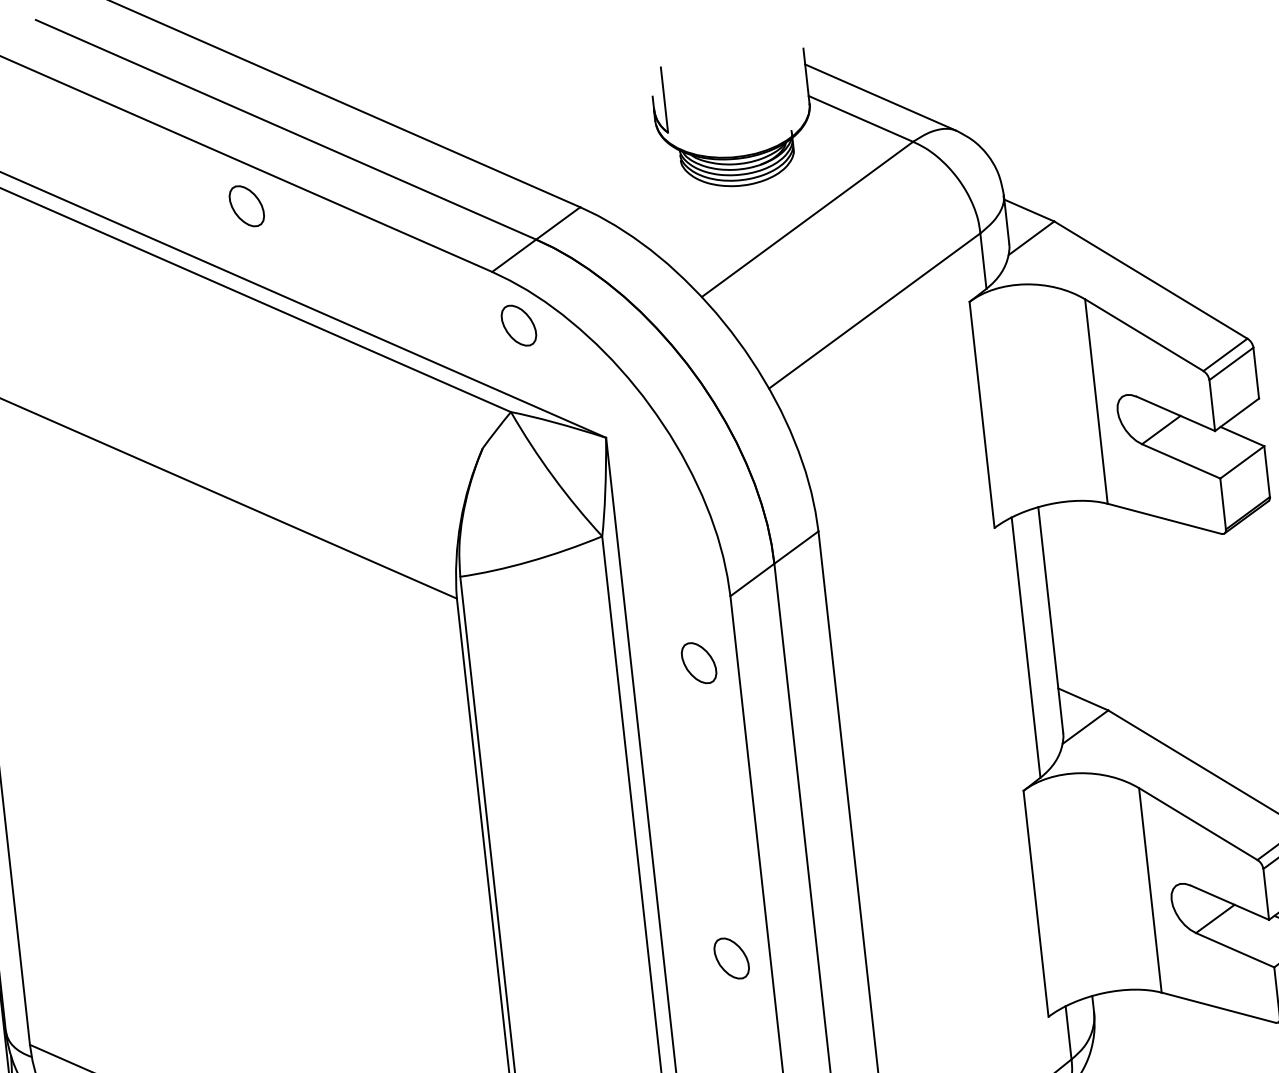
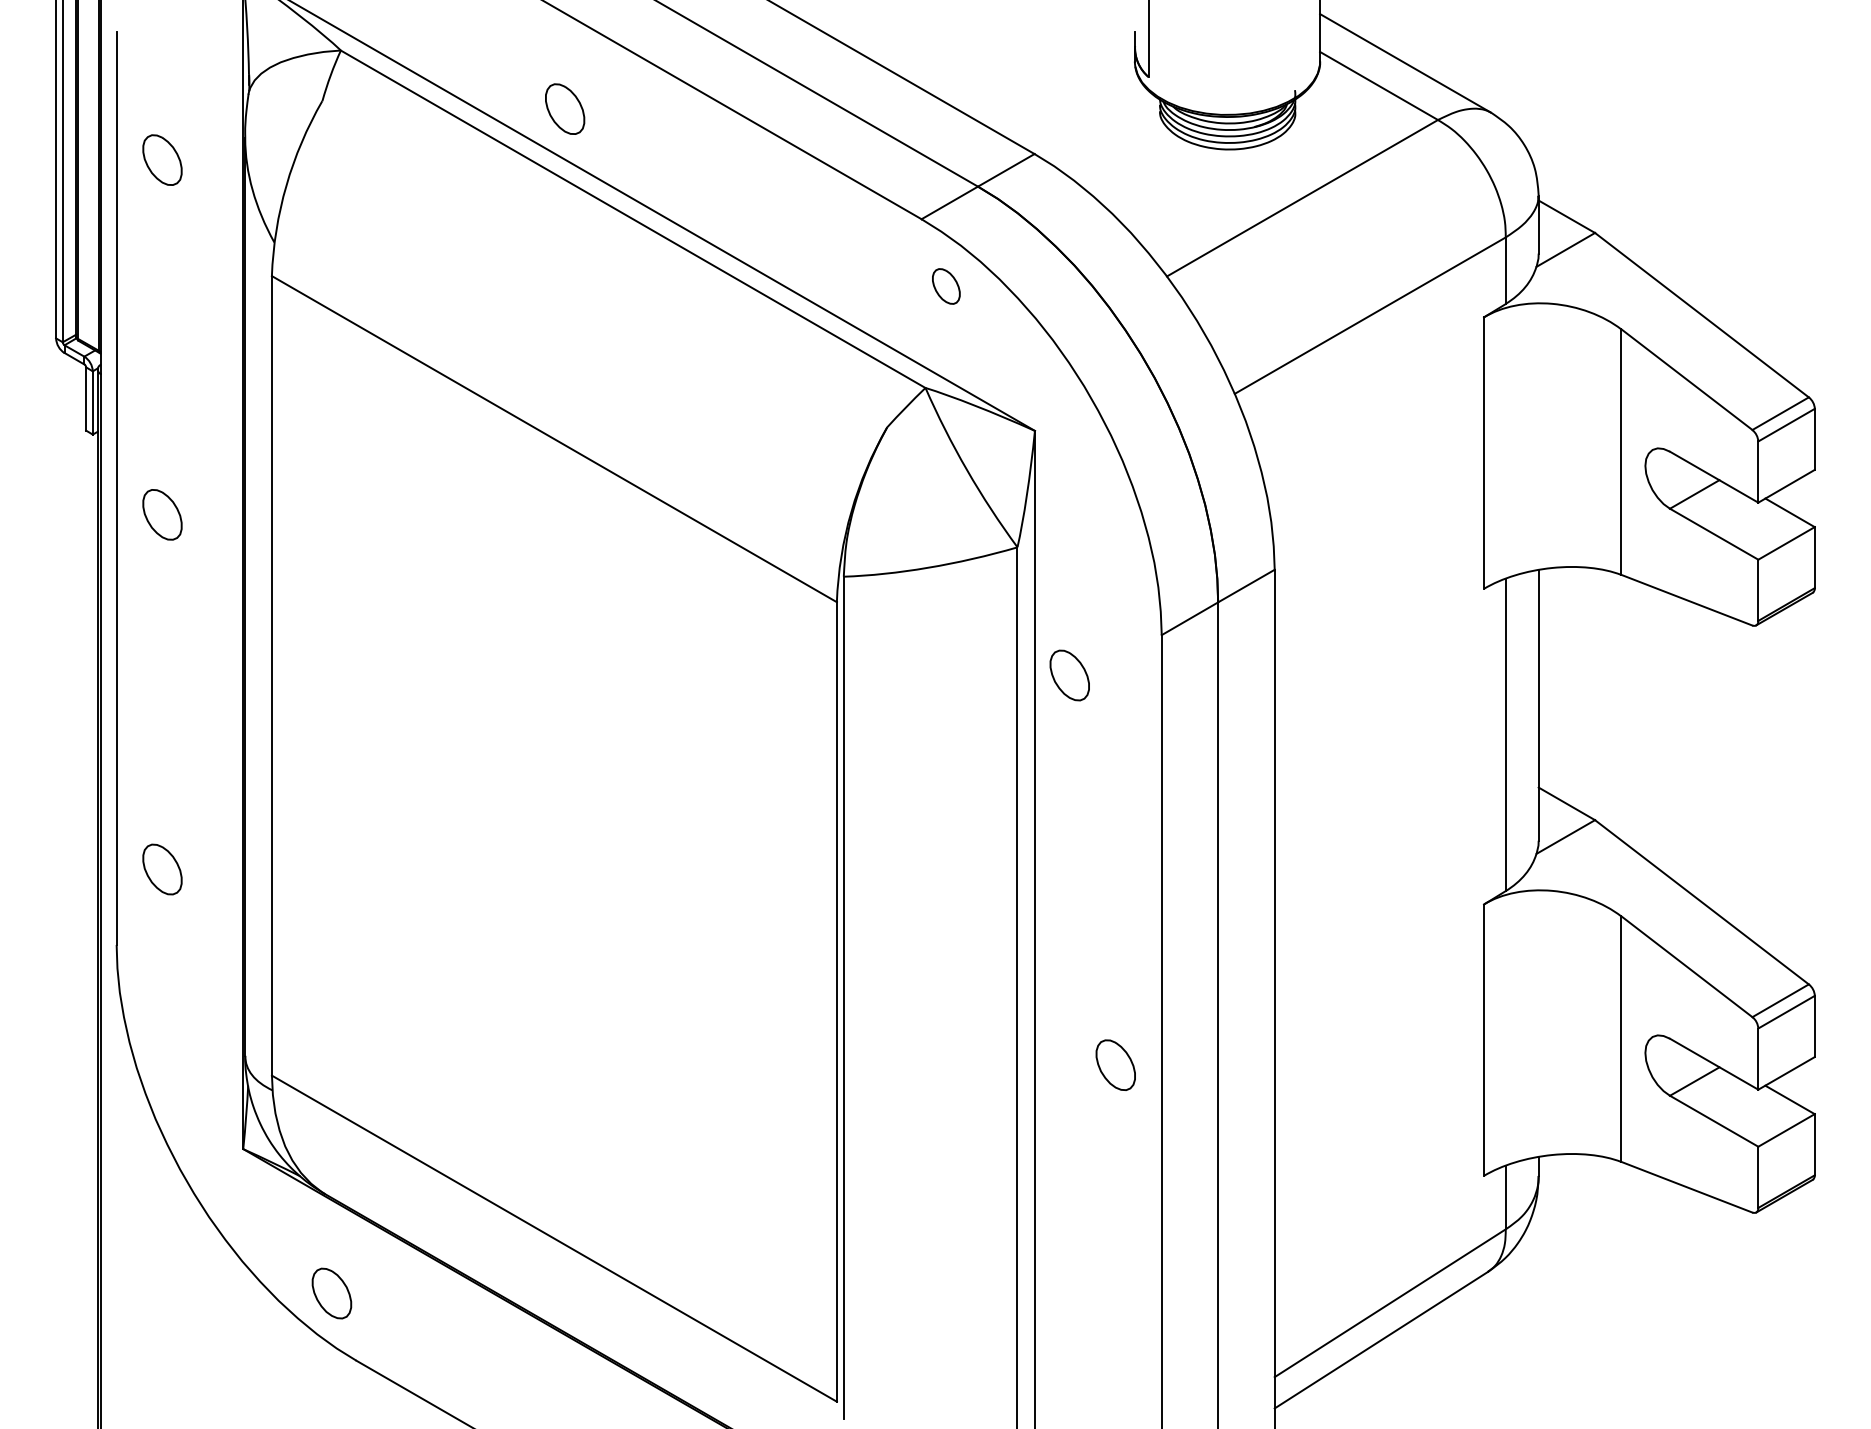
part: (247, 205) -> (565, 108), moved
part: (519, 325) -> (946, 286), size x0.7
part: (698, 663) -> (1069, 675), moved

